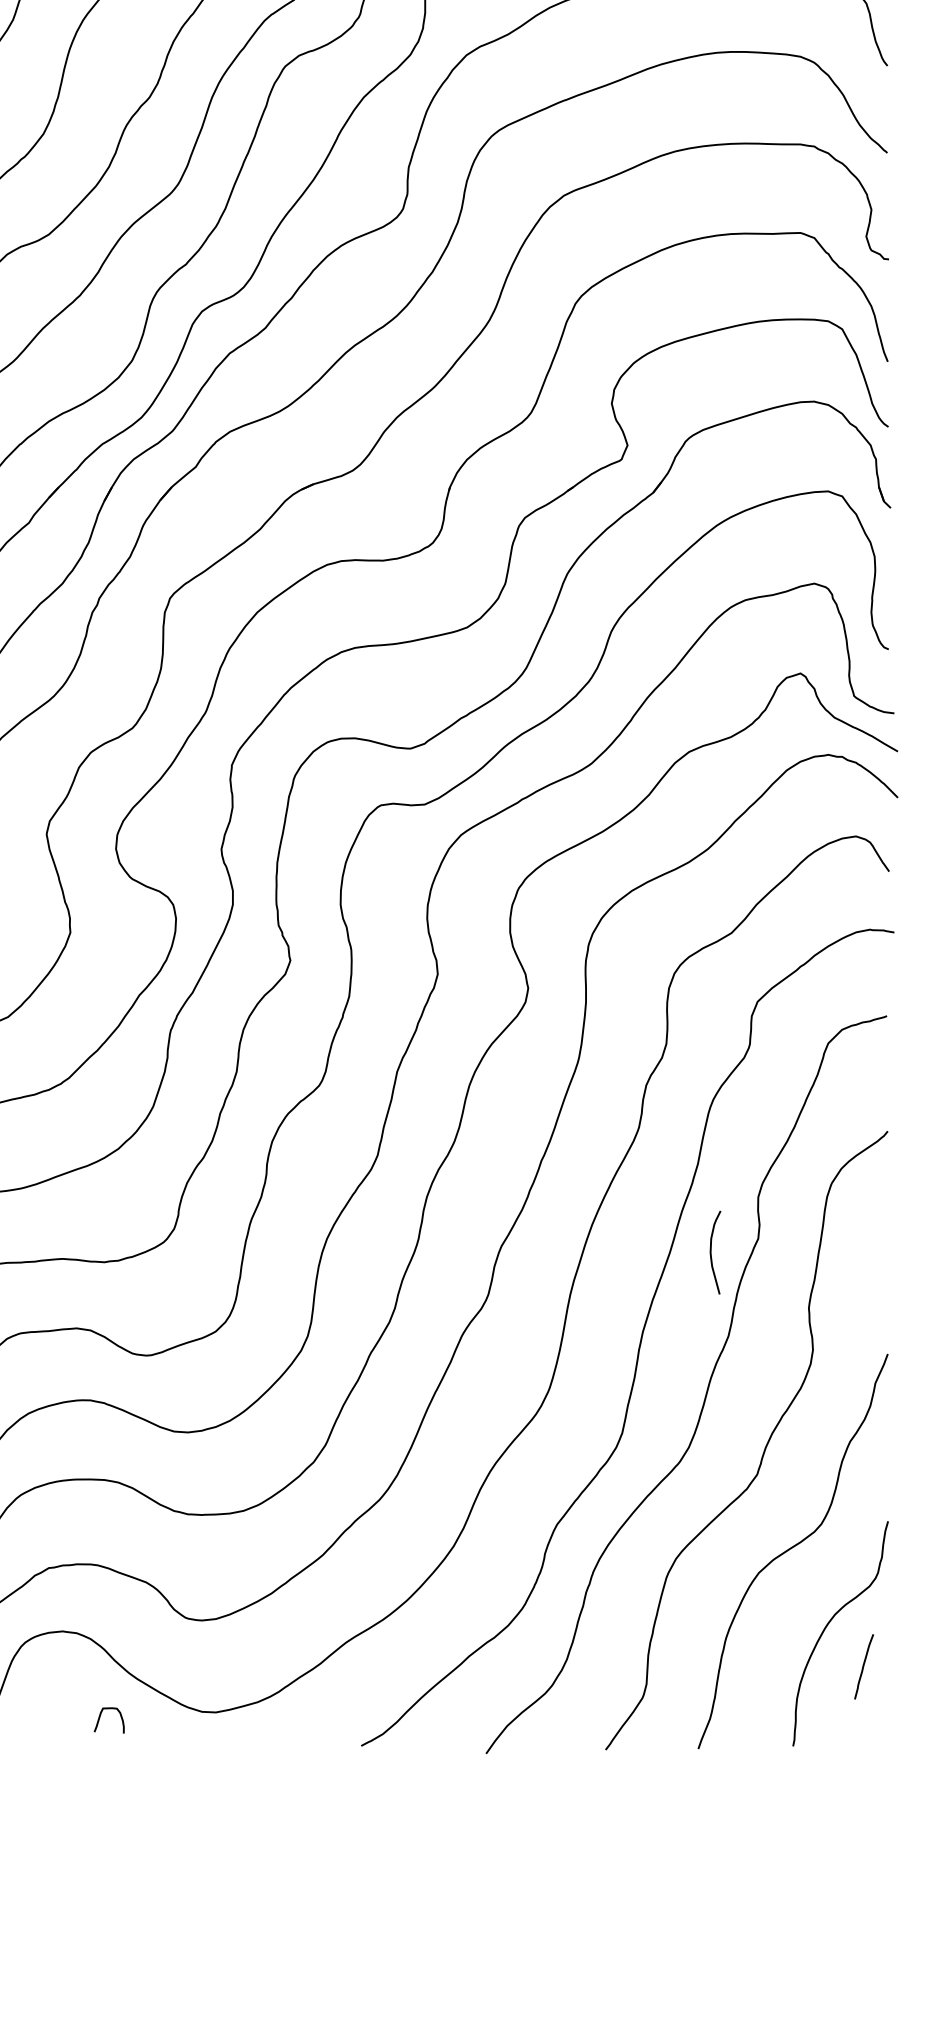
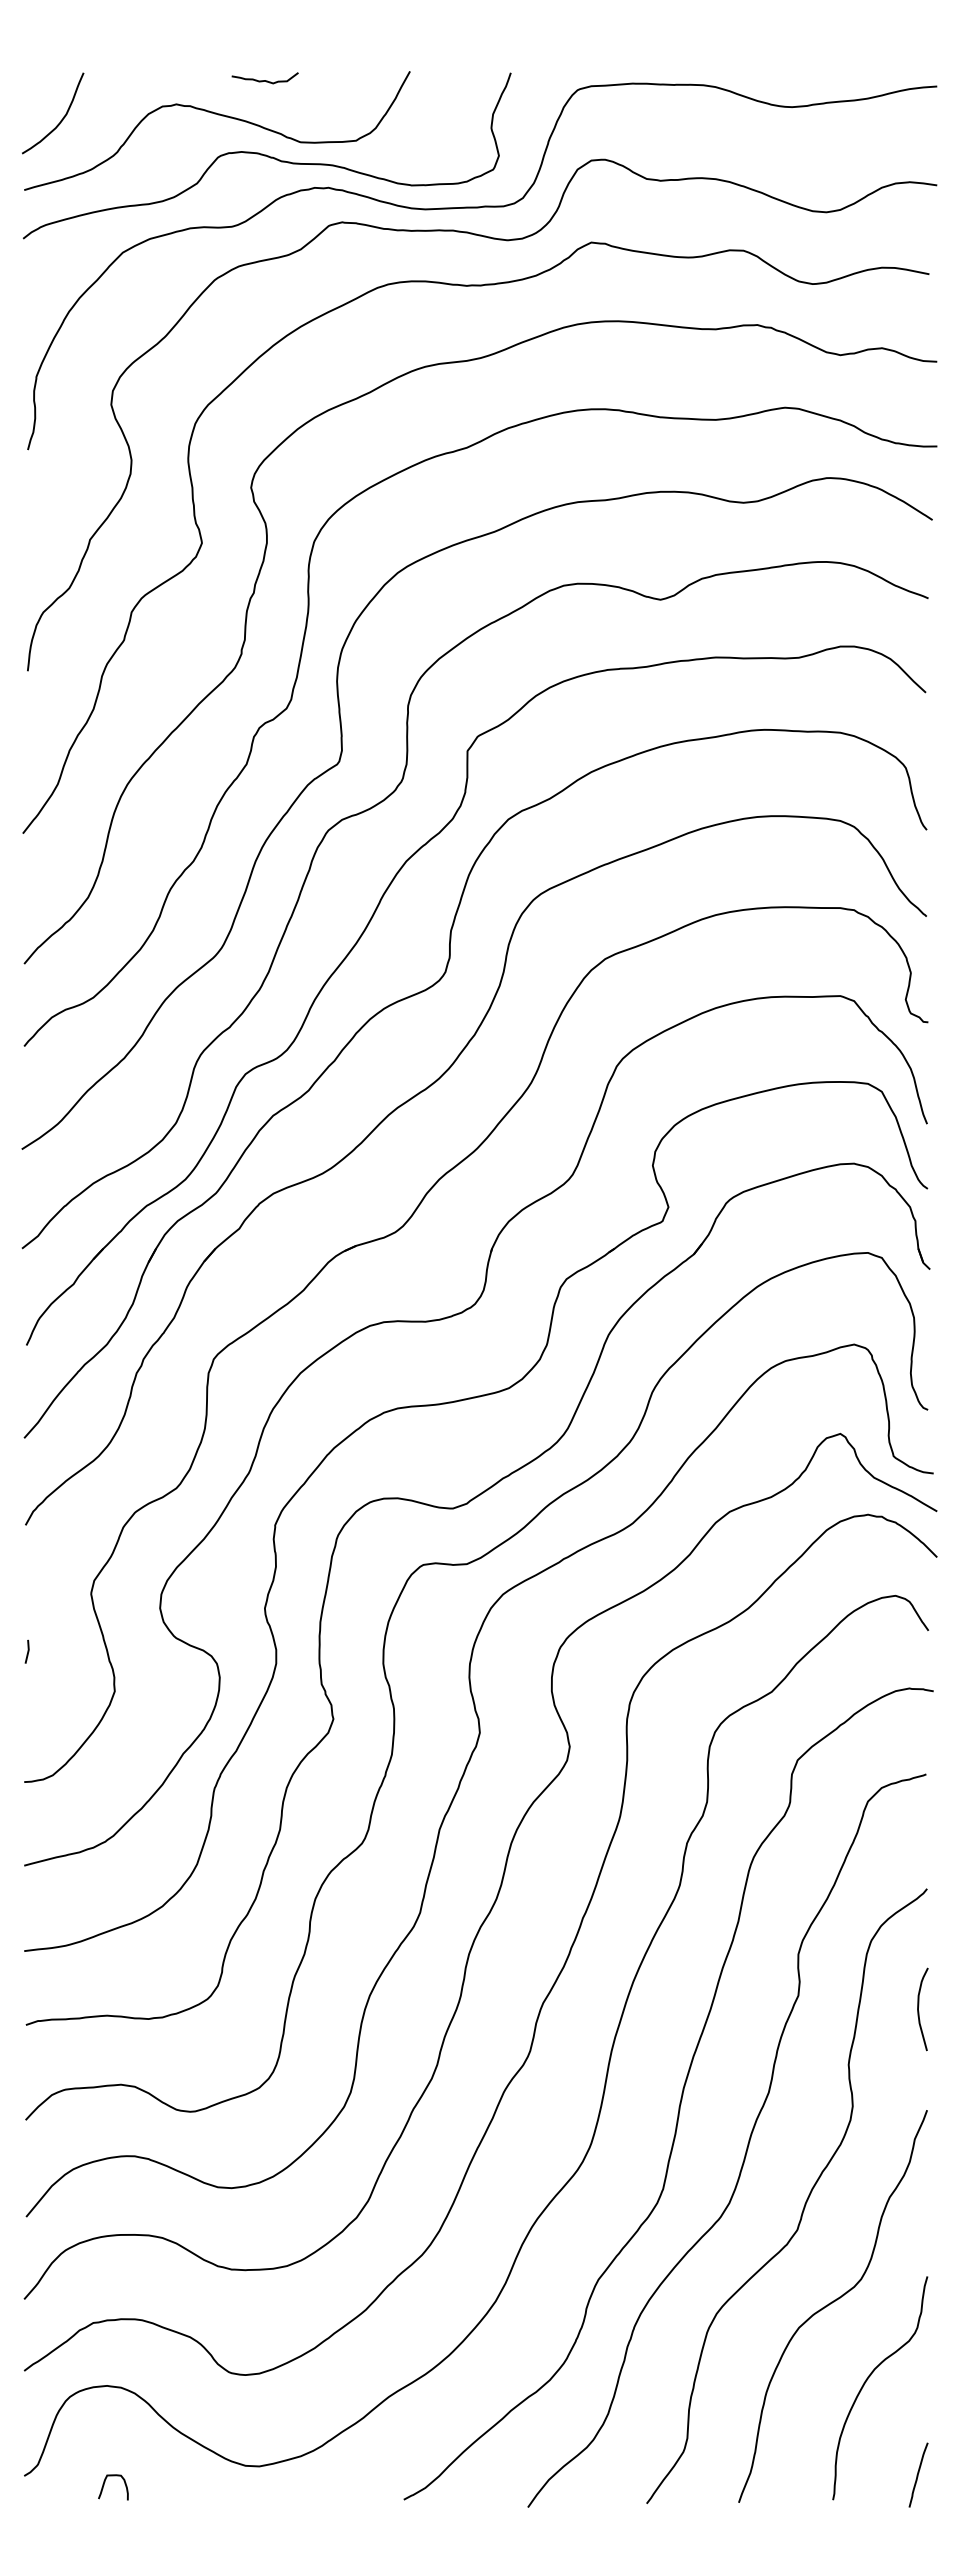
curve: (712, 1254) -> (919, 2011), moved
curve: (864, 1666) -> (918, 2474), moved
curve: (100, 1718) -> (104, 2485), moved

